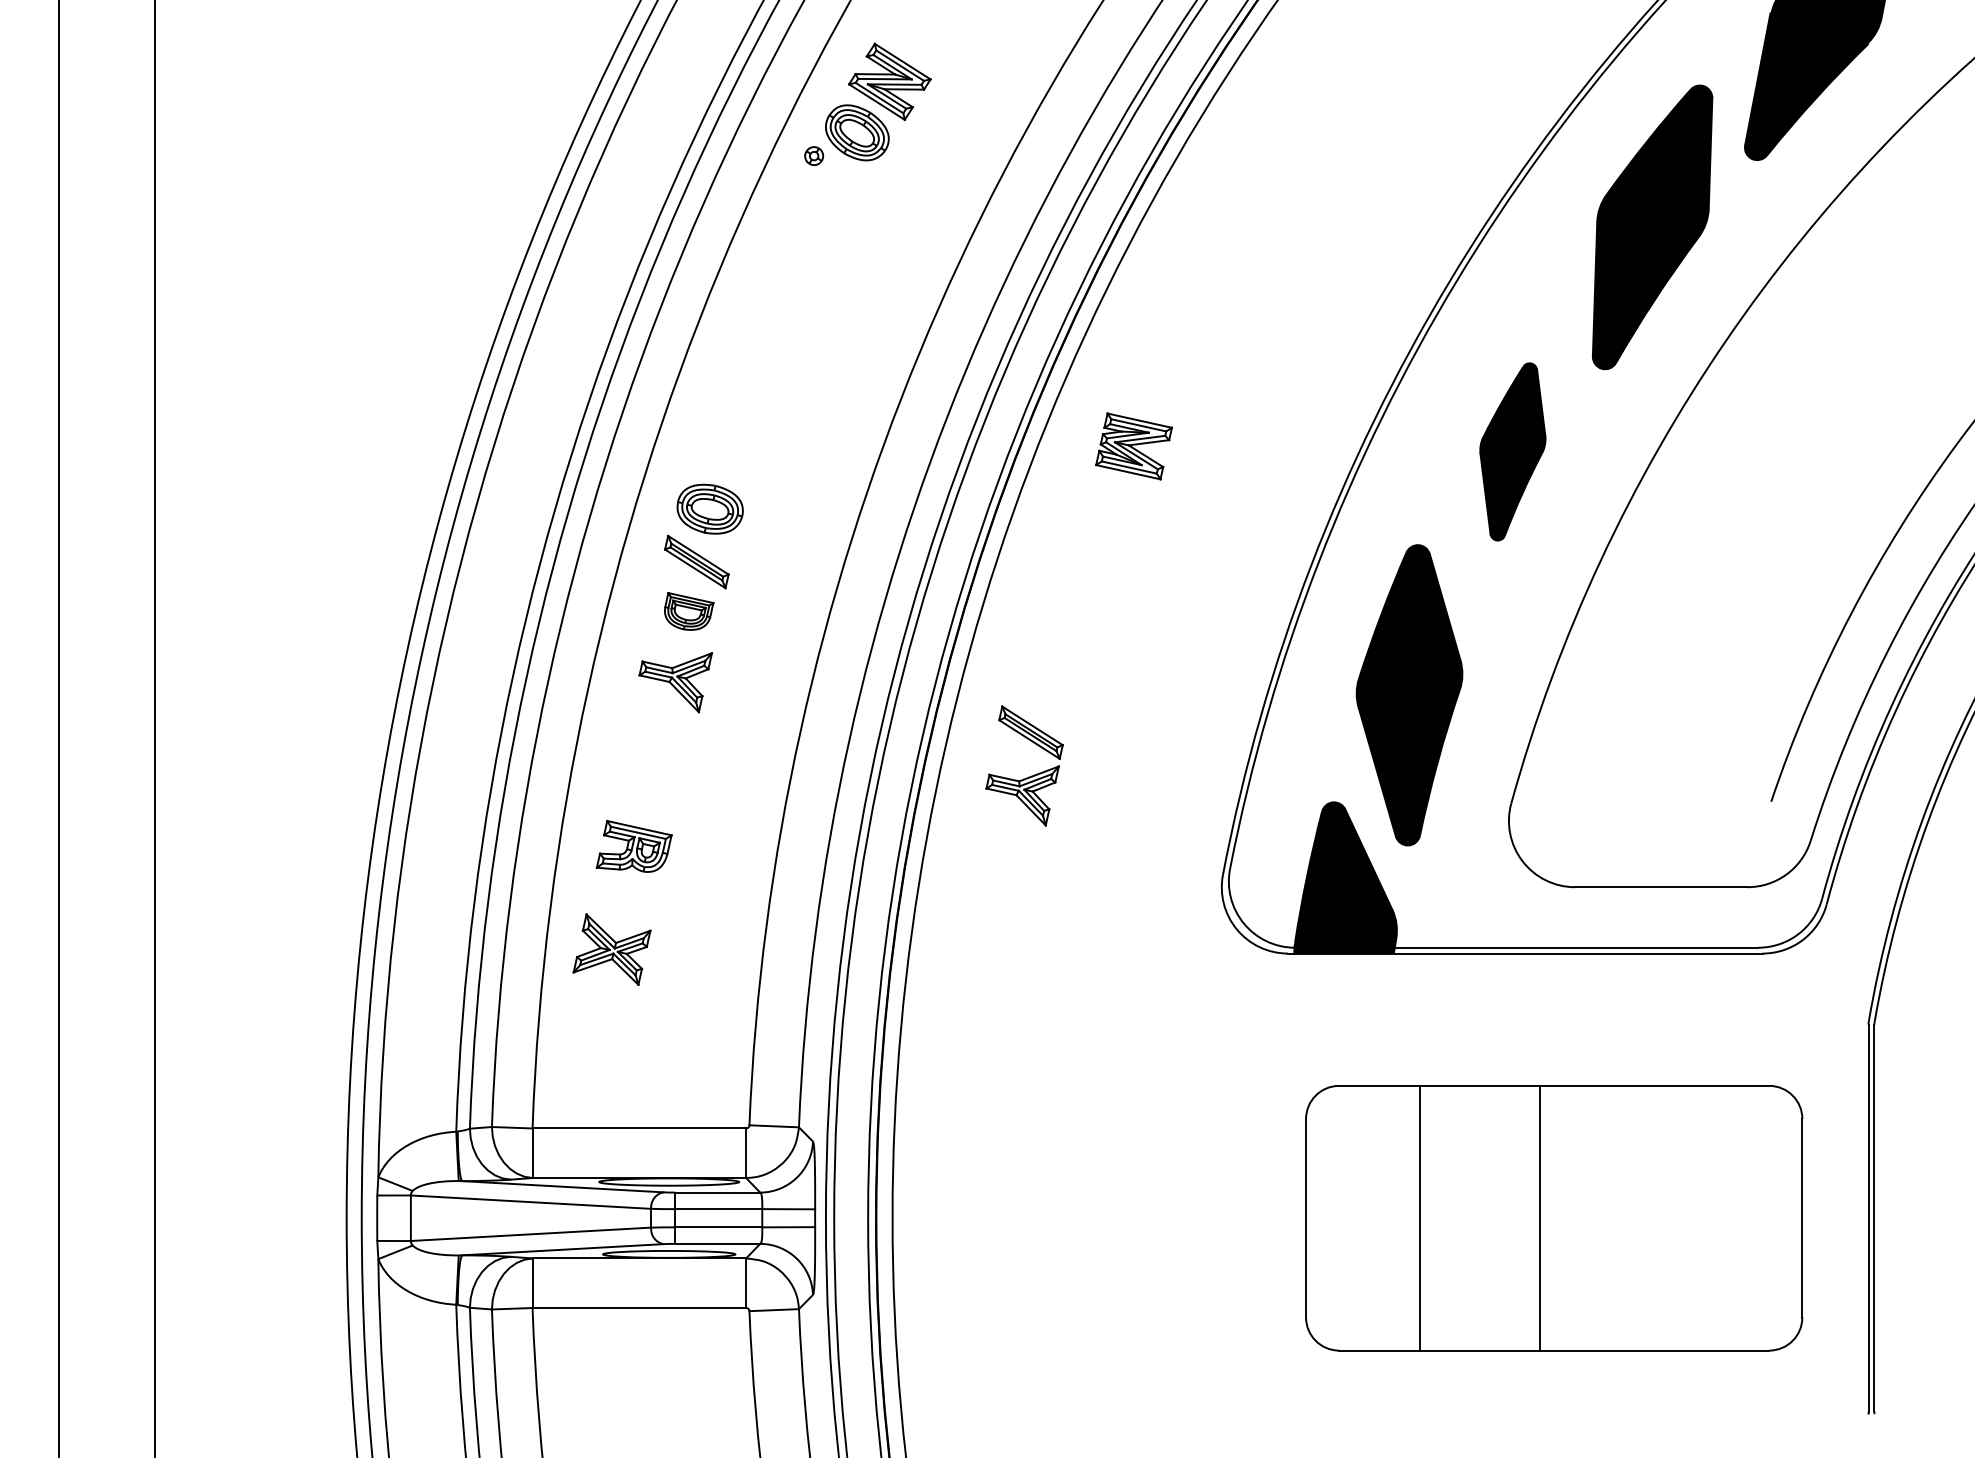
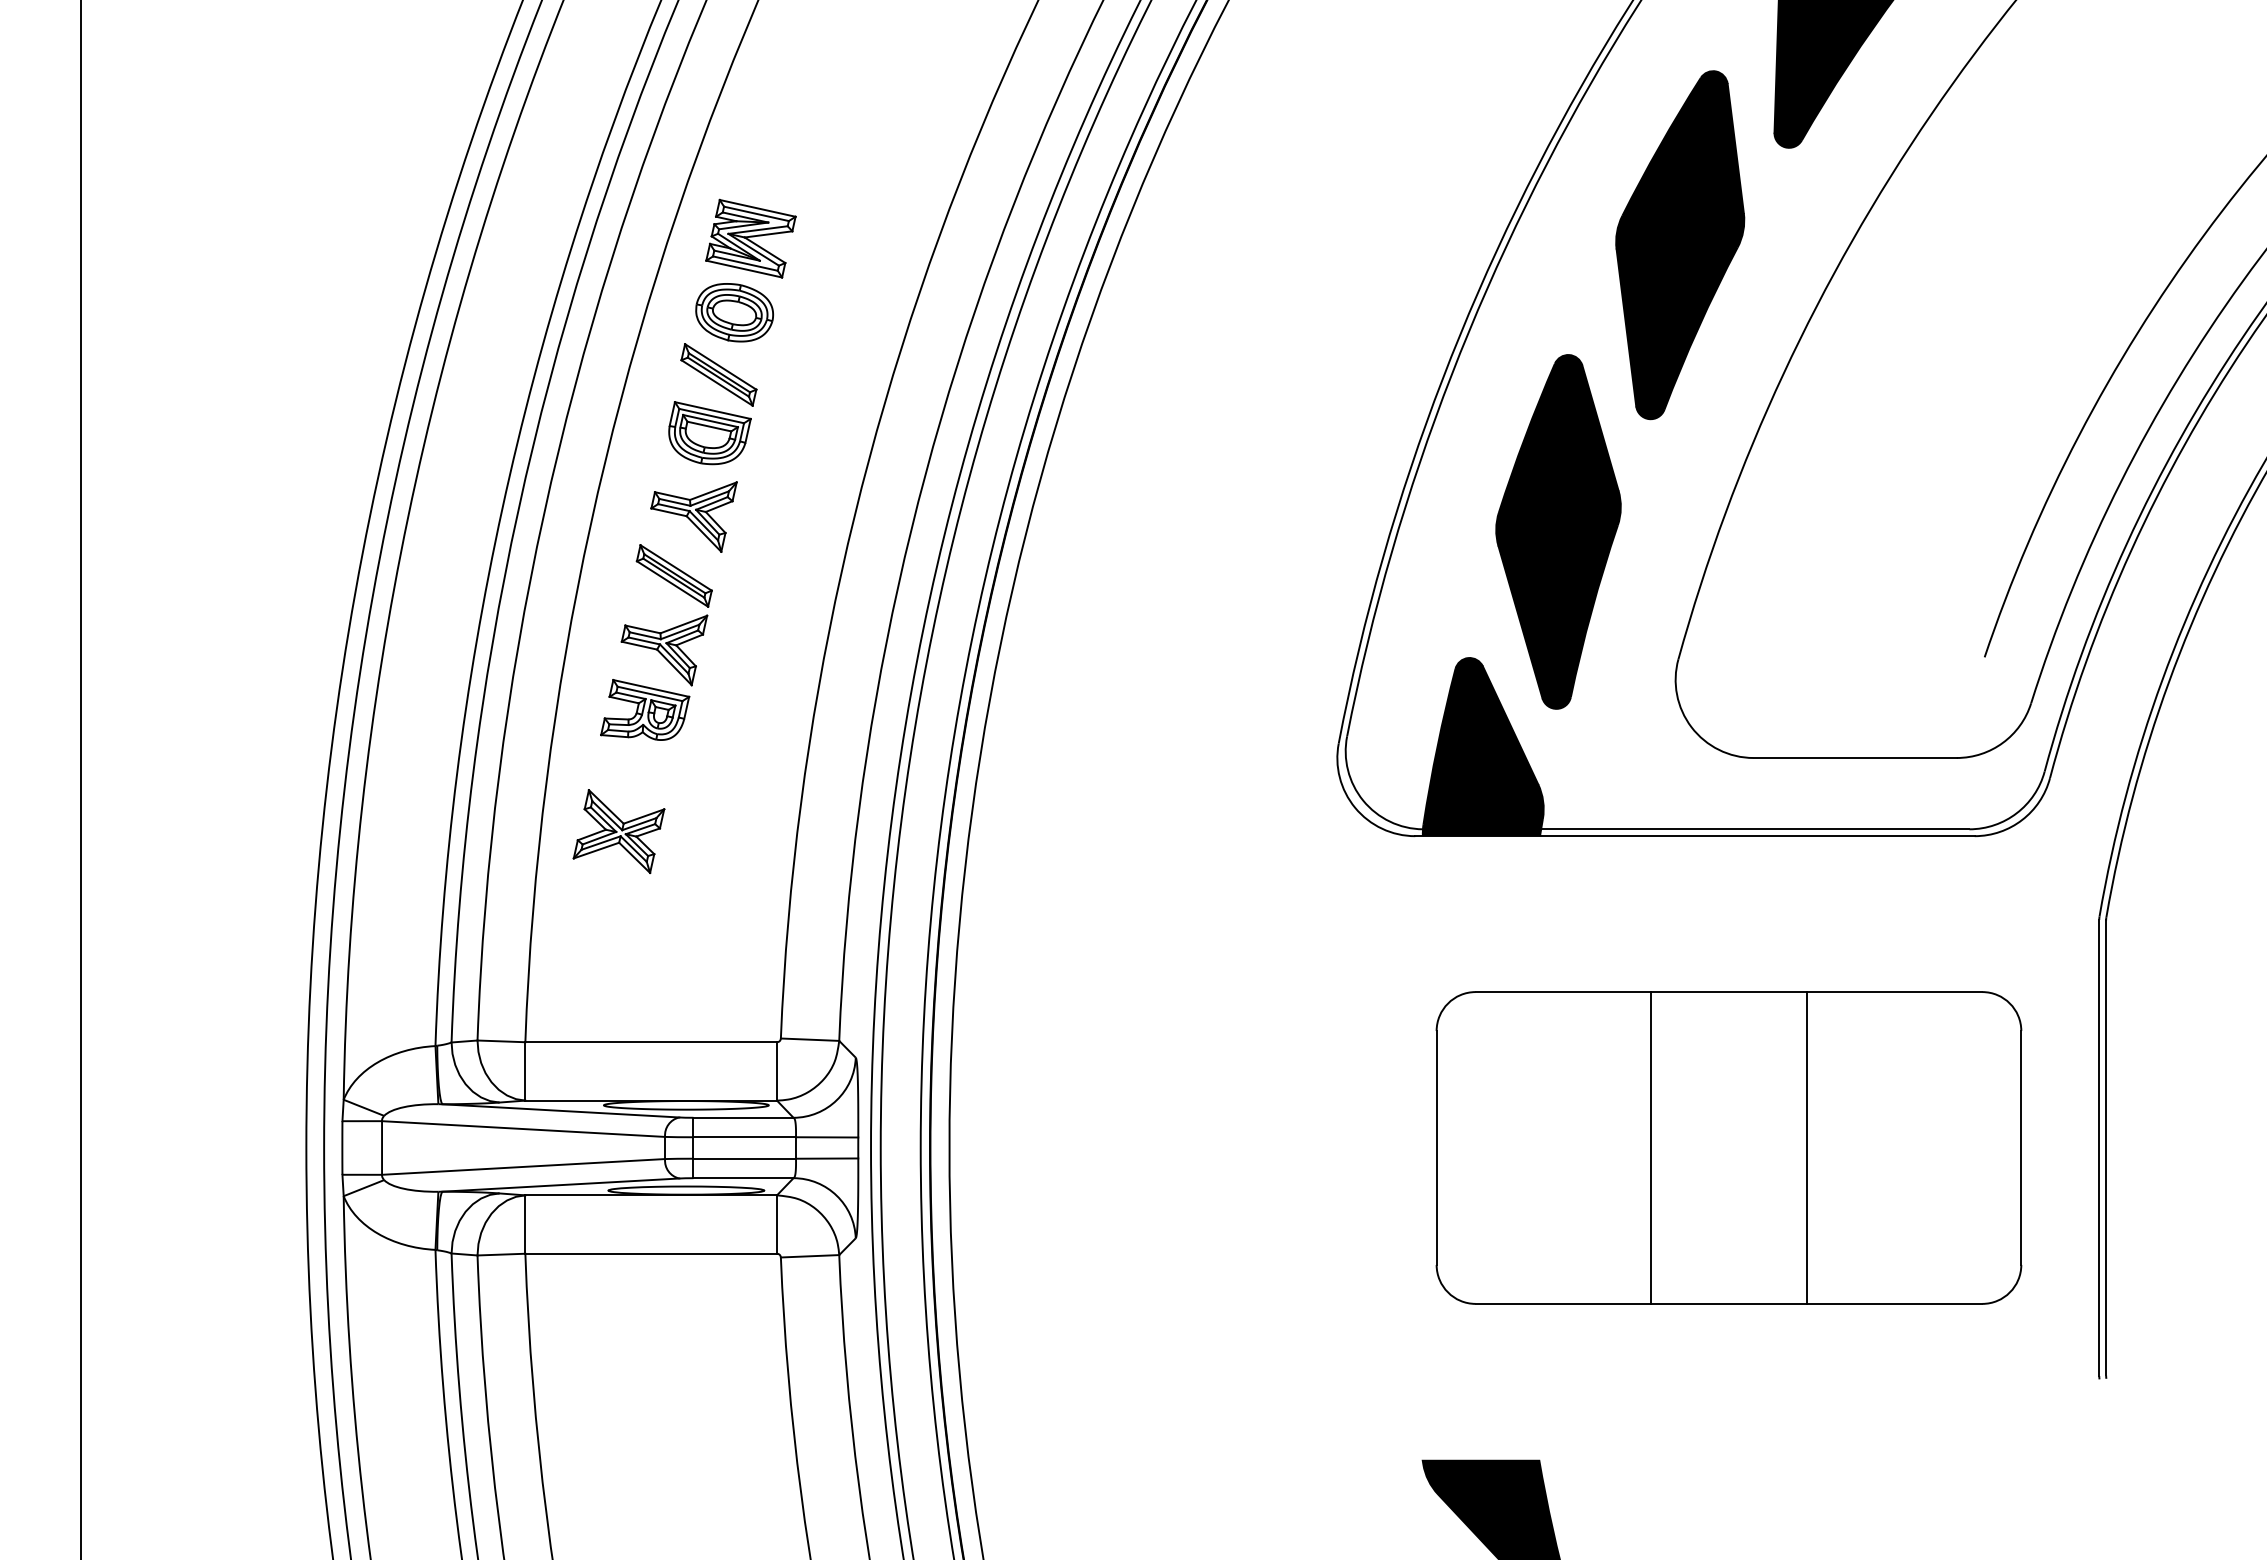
part: (1133, 446) -> (750, 238), moved
part: (1512, 451) -> (1679, 244), size x1.67
part: (688, 611) -> (709, 433), size x1.43
part: (1028, 776) -> (671, 627), moved
line: (1420, 1217) -> (1651, 1147), moved
line: (1540, 1217) -> (1807, 1147), moved

